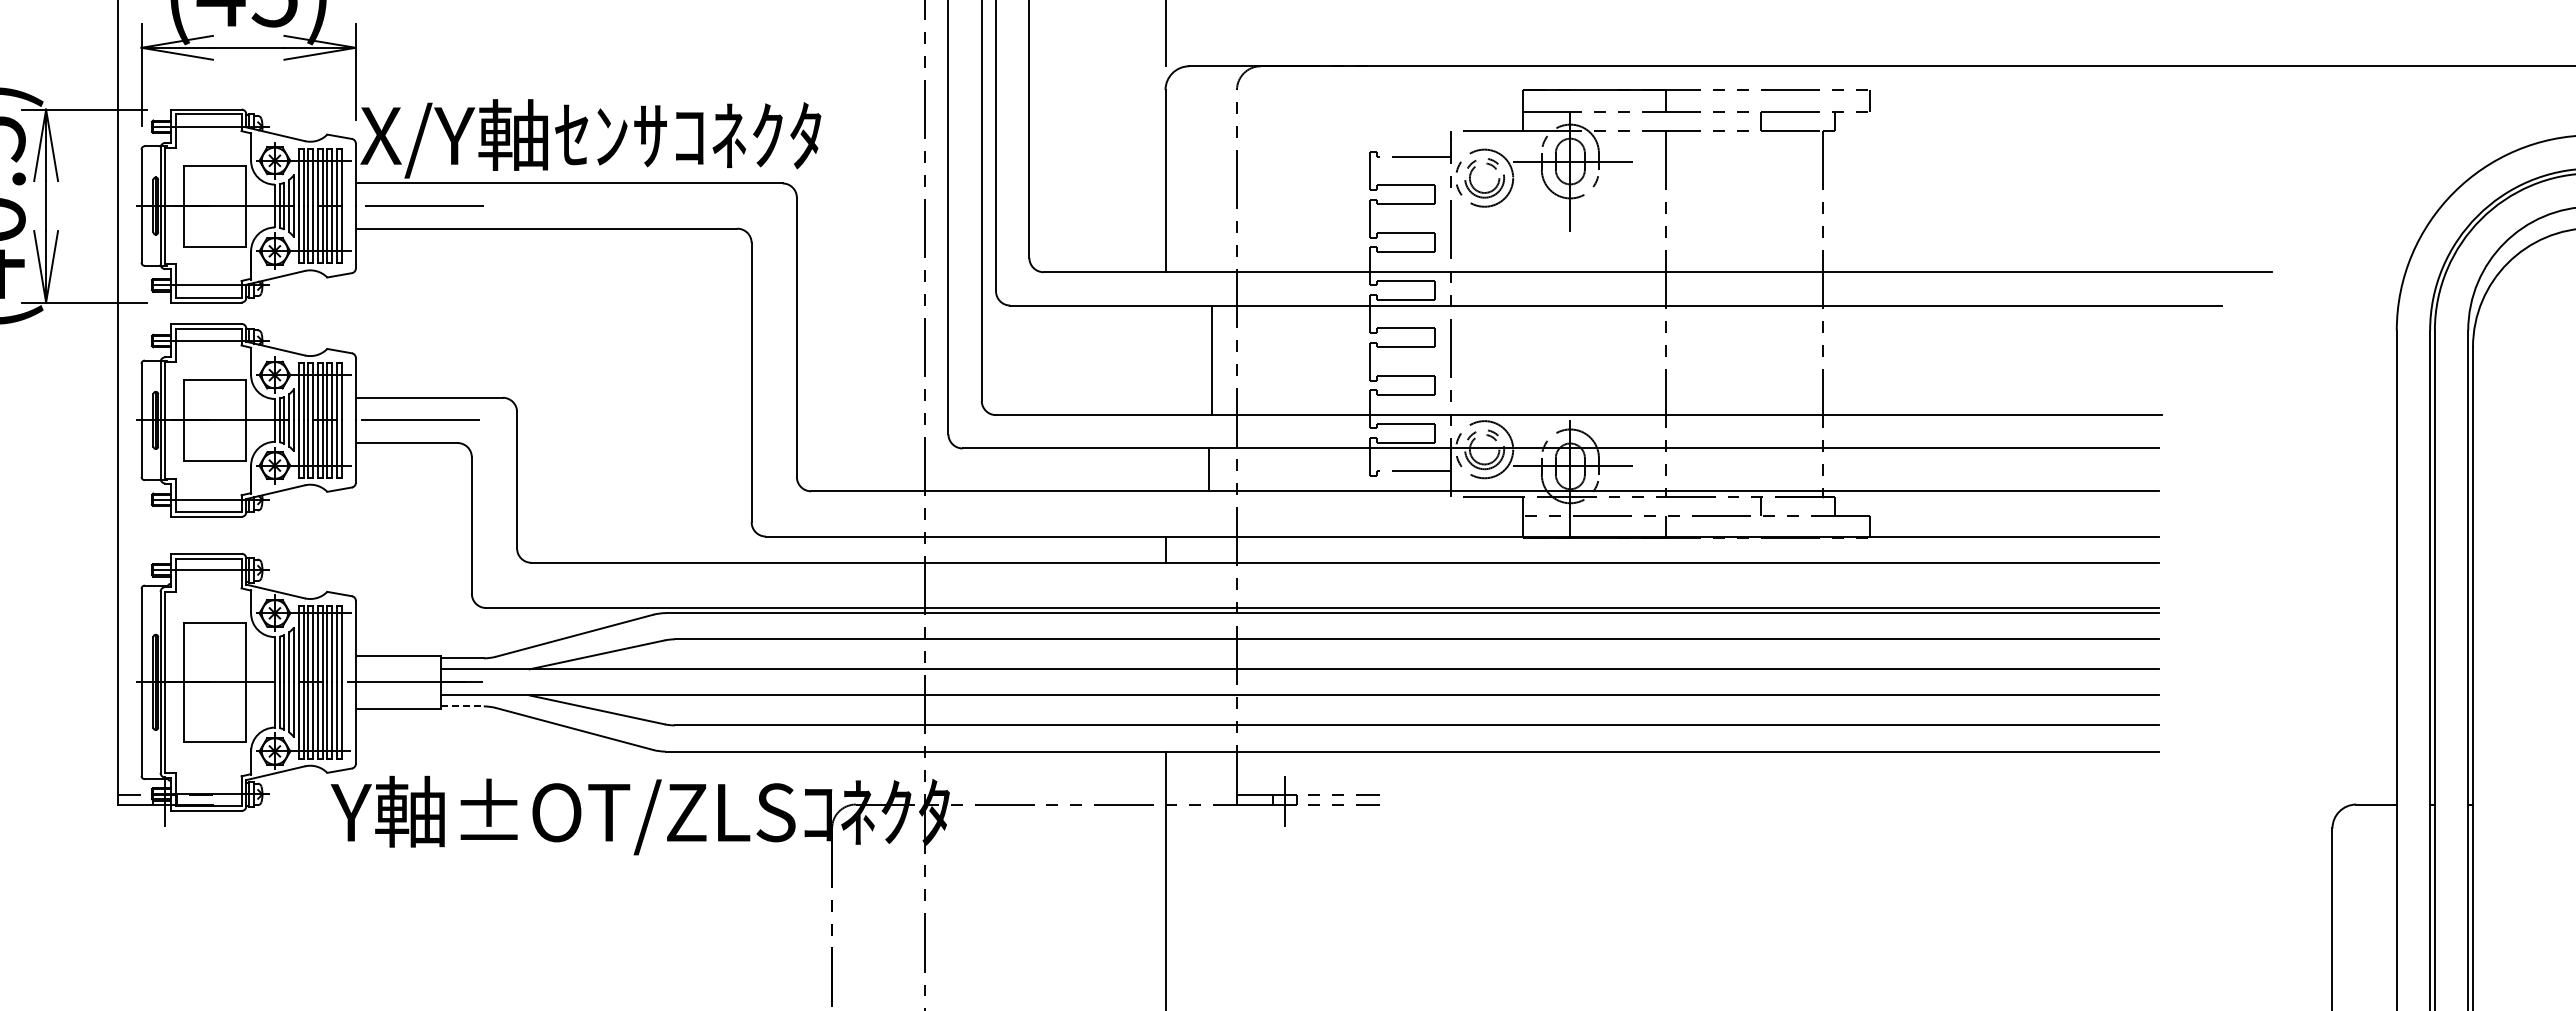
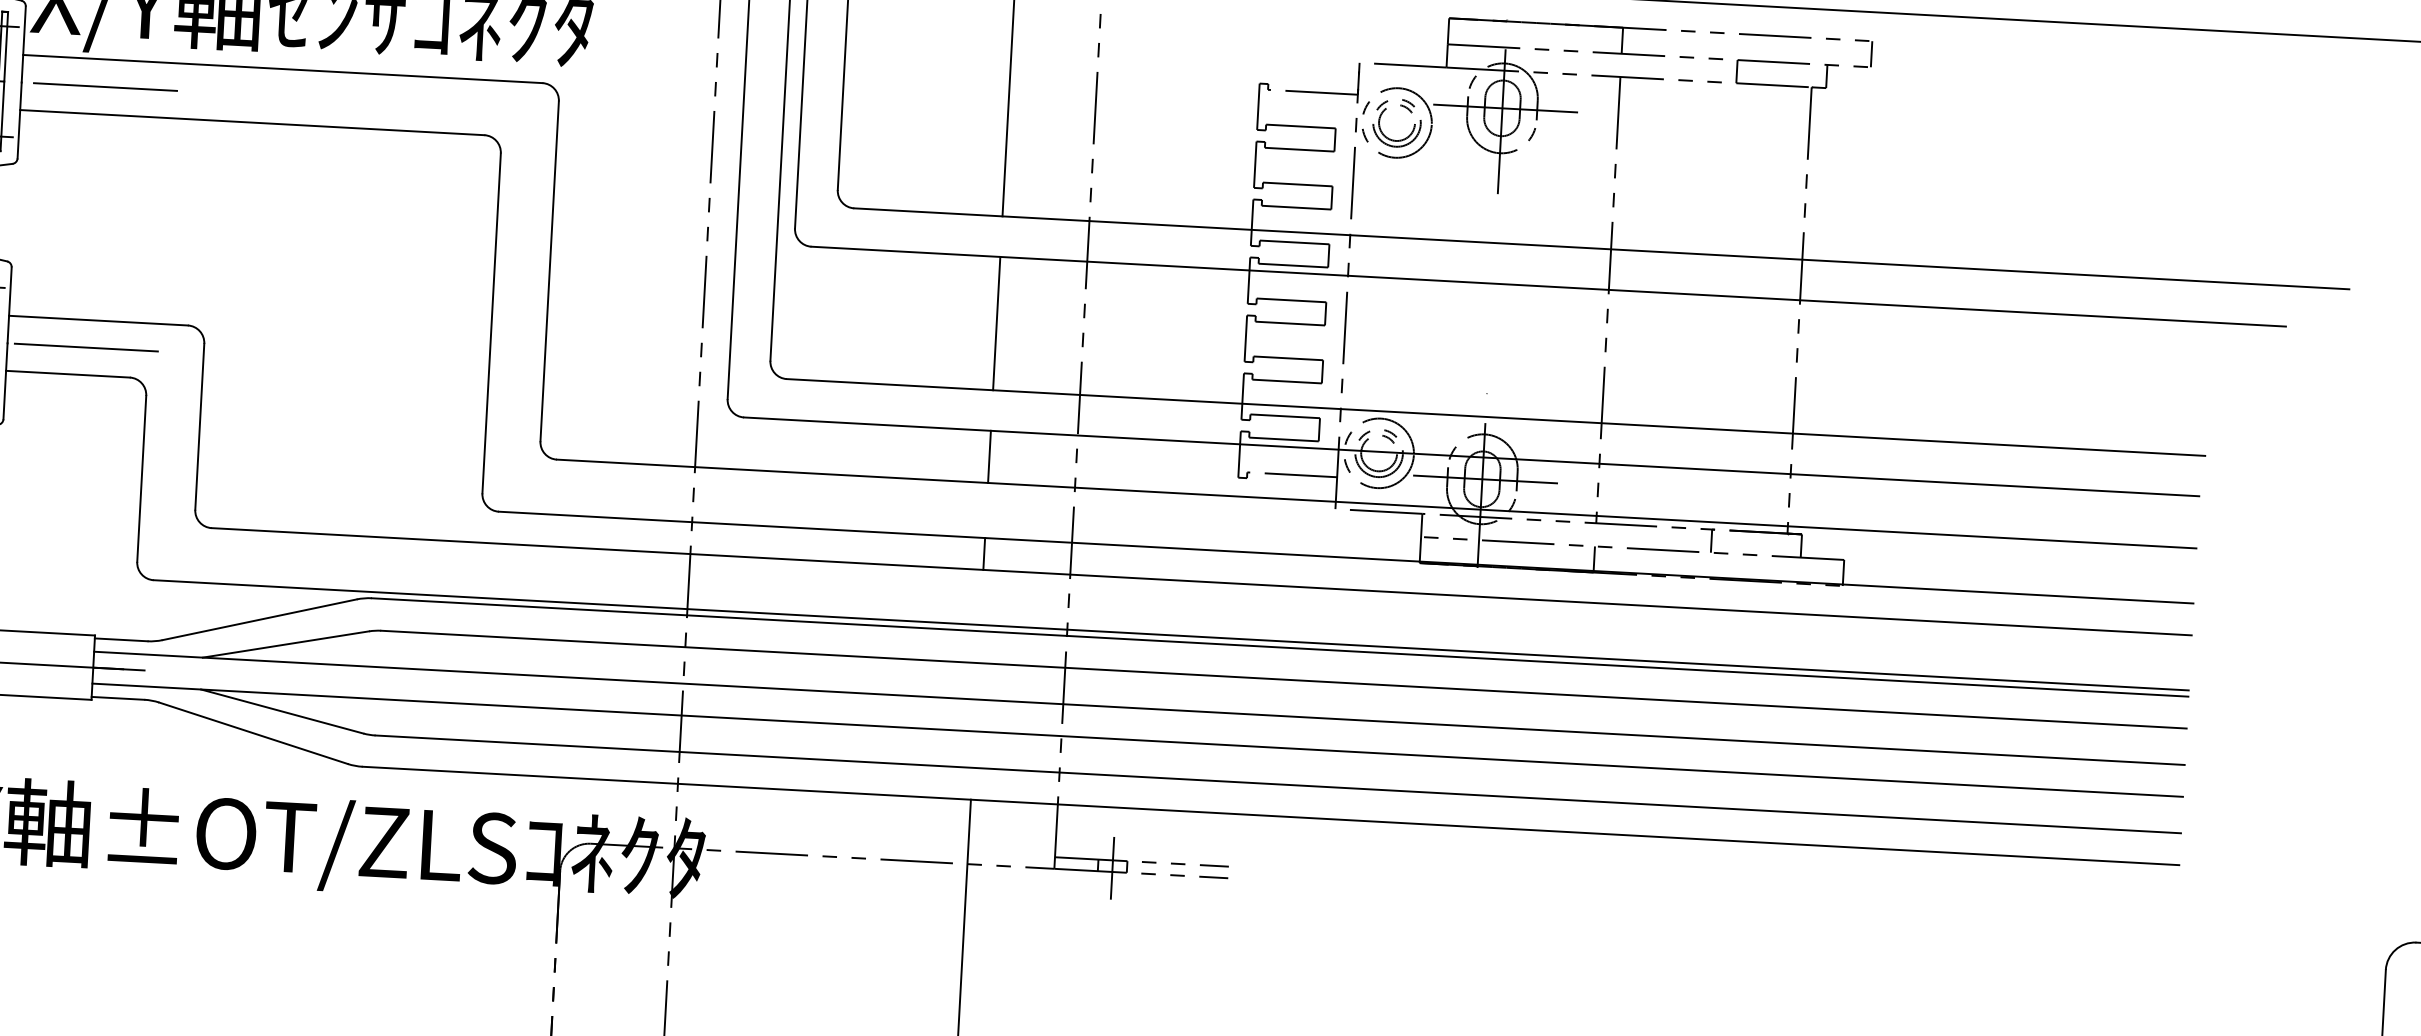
line: (1211, 360) -> (996, 323), moved
line: (1208, 469) -> (989, 456), moved
line: (462, 706) -> (118, 698), dashed -> solid

